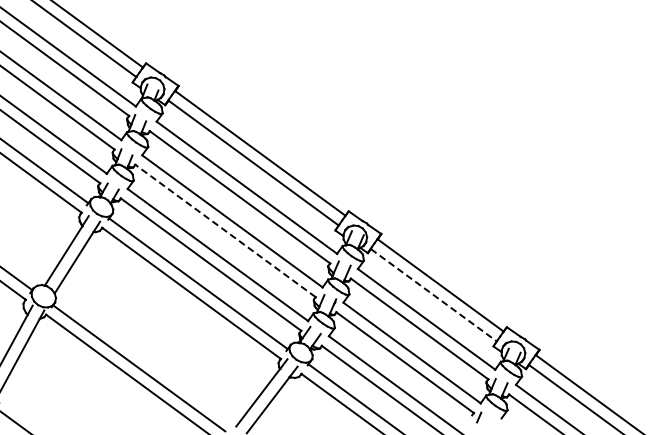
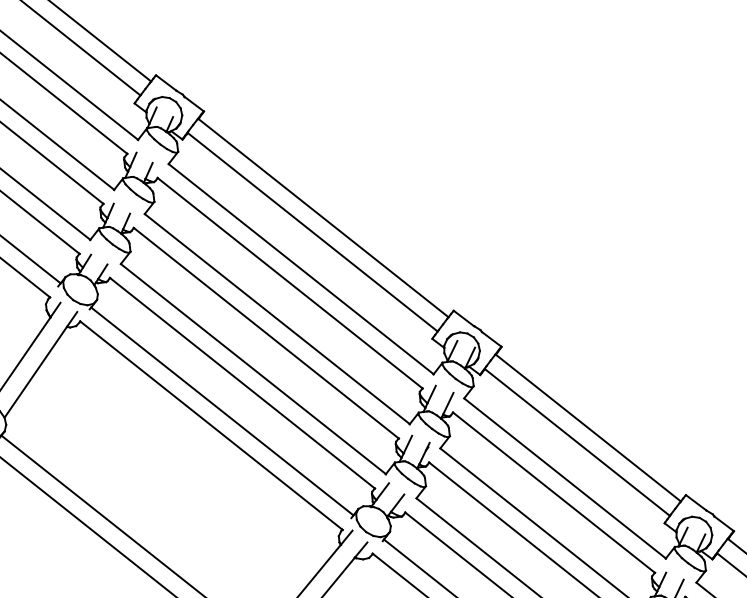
line: (225, 230) -> (266, 332), dashed -> solid
line: (434, 295) -> (578, 442), dashed -> solid

